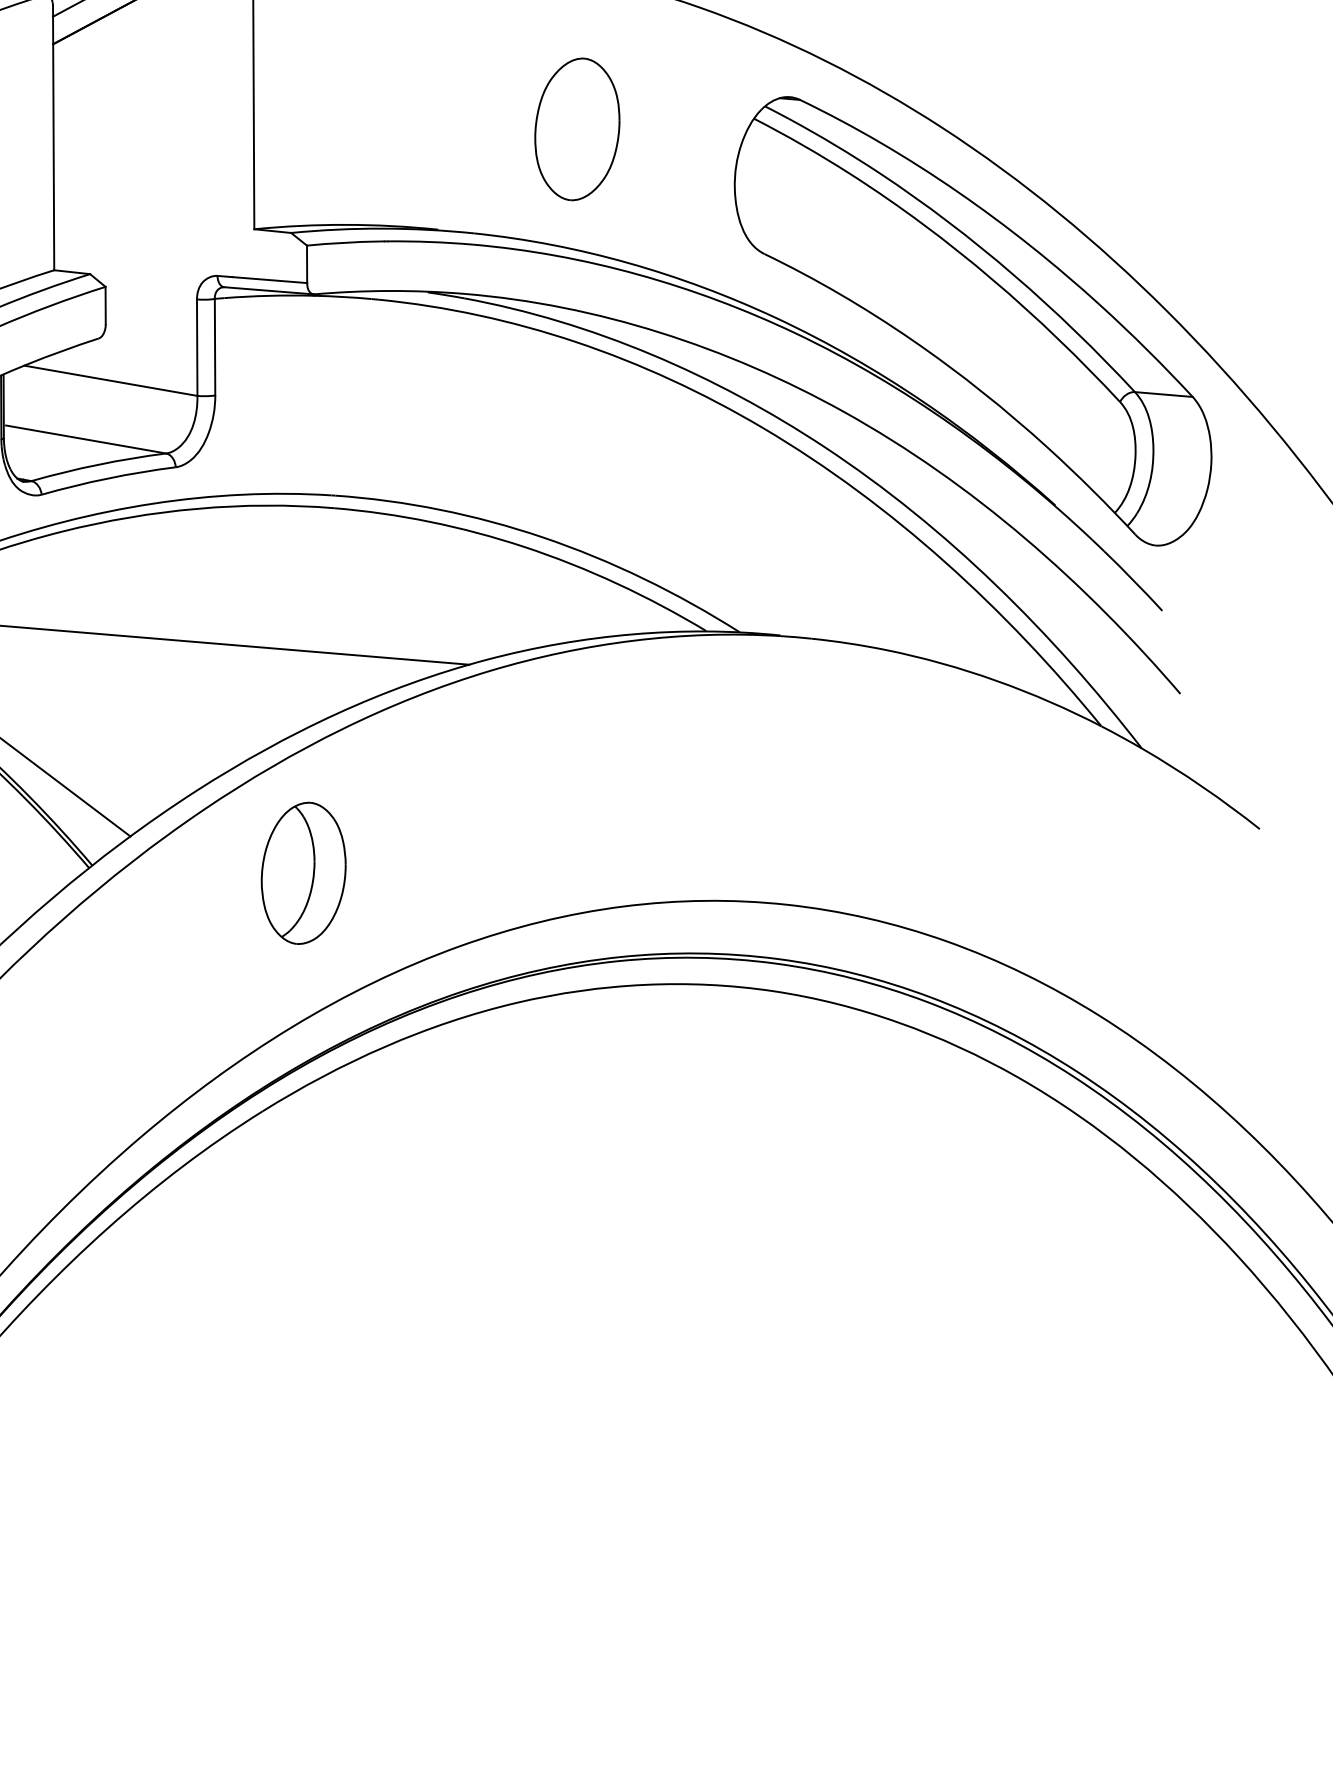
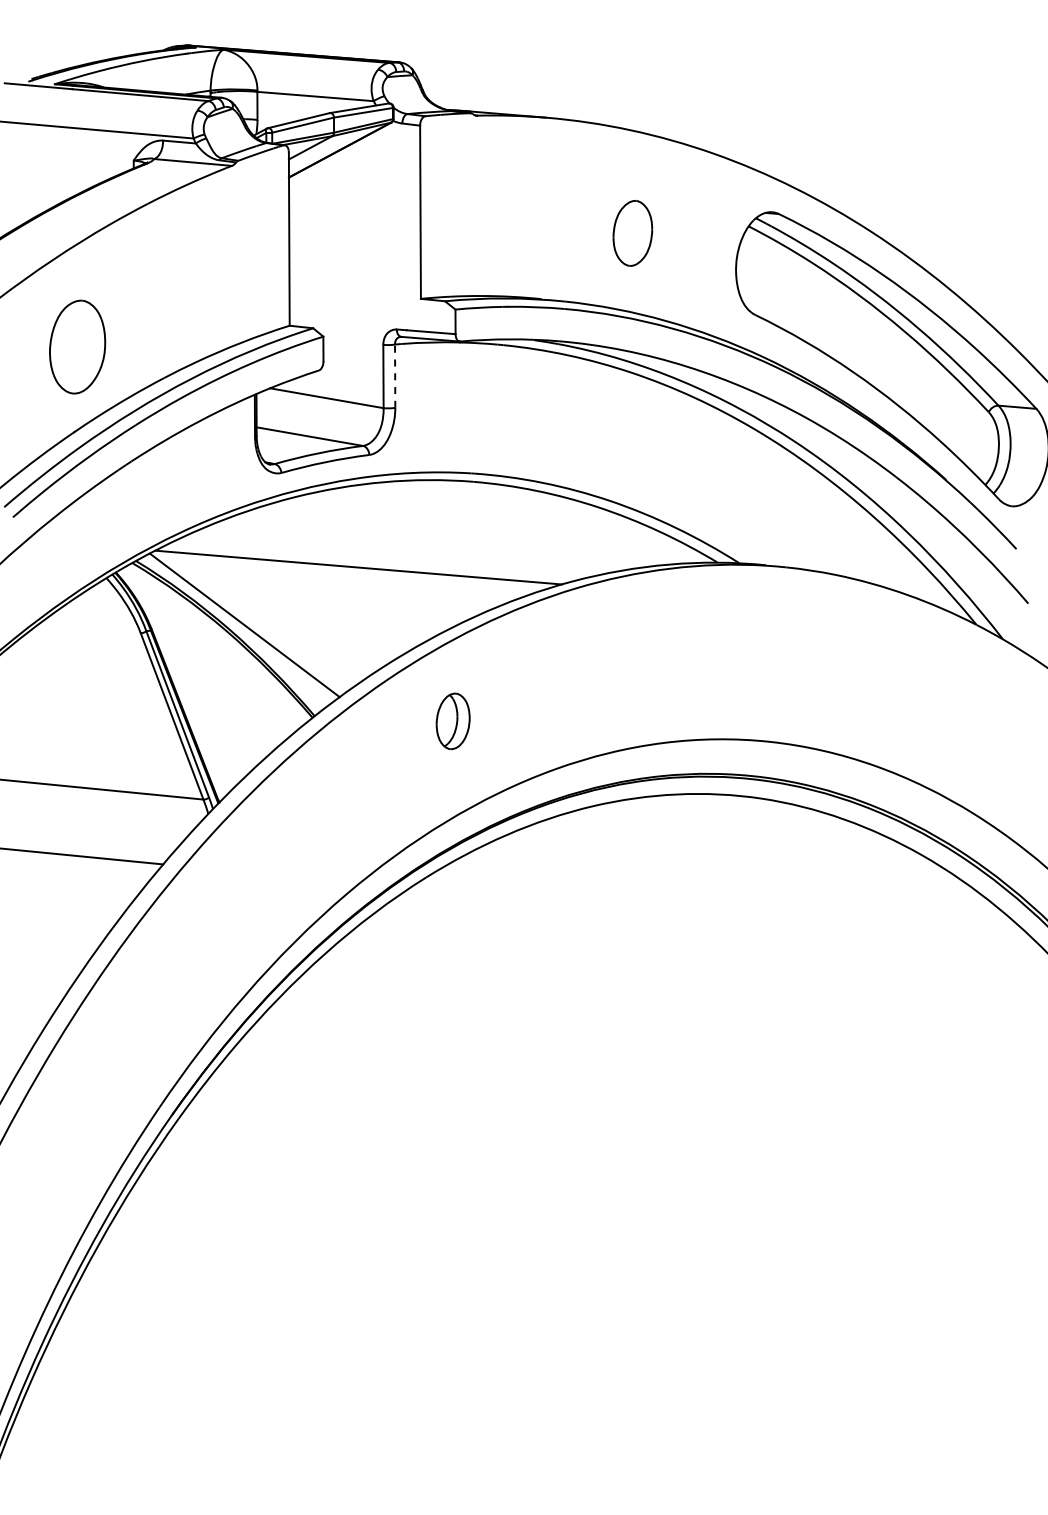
part: (576, 129) -> (632, 233), size x0.7
line: (215, 347) -> (395, 376), solid -> dashed
part: (302, 873) -> (452, 721), size x0.6

